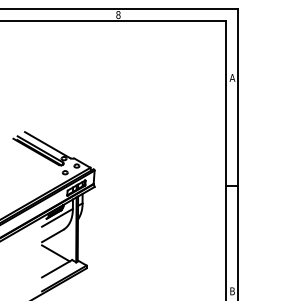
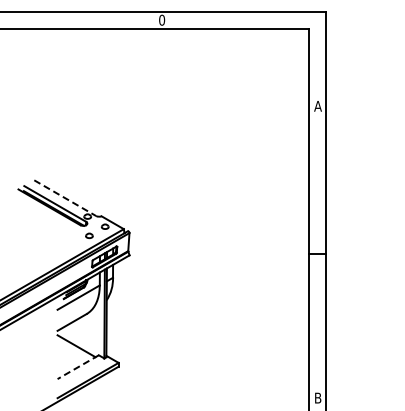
text: (118, 15) -> (162, 20), 8 -> 0
line: (47, 145) -> (65, 198), solid -> dashed
line: (57, 268) -> (78, 367), solid -> dashed

